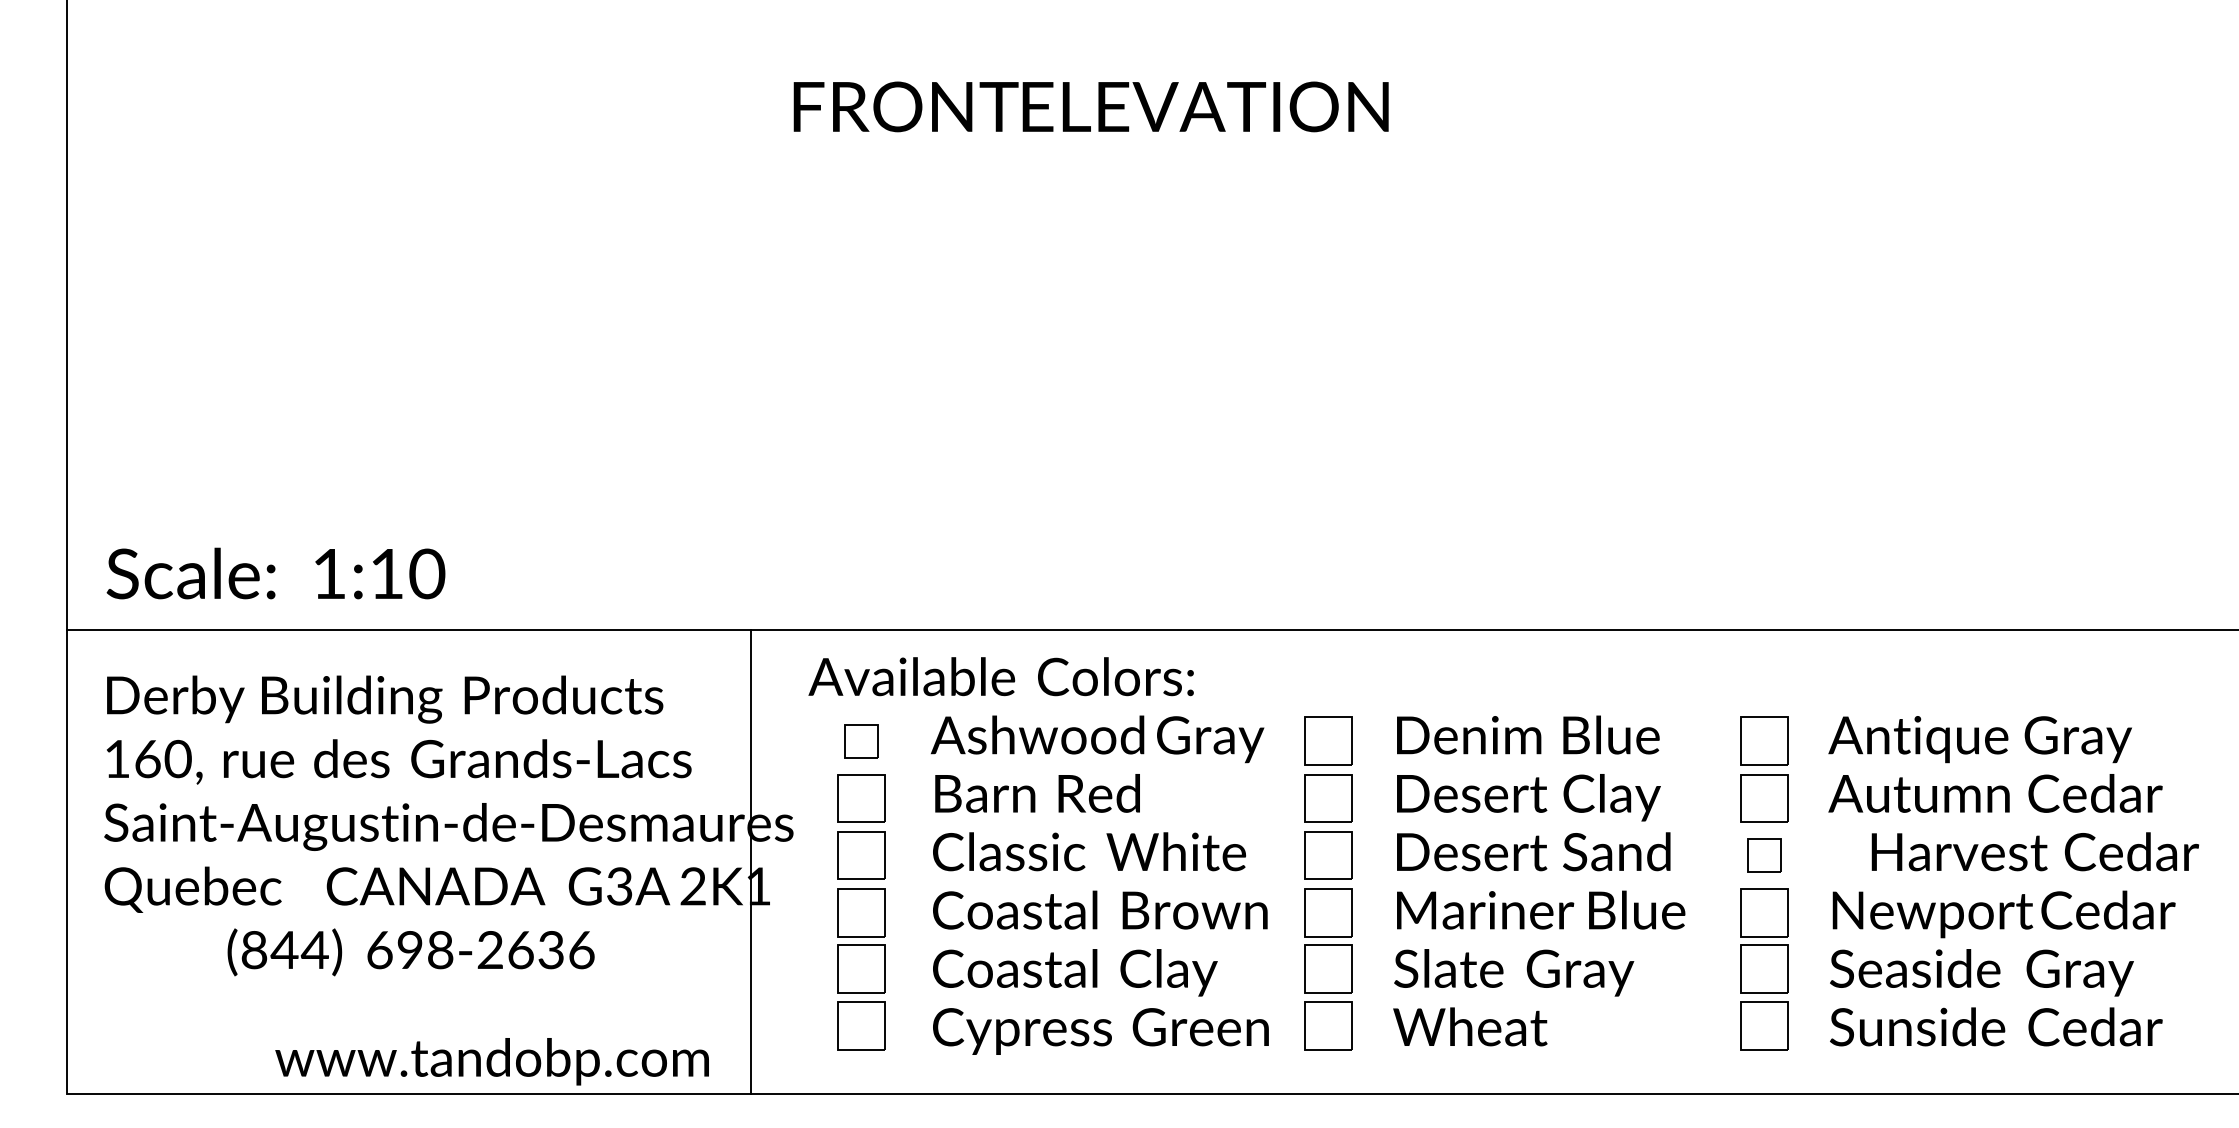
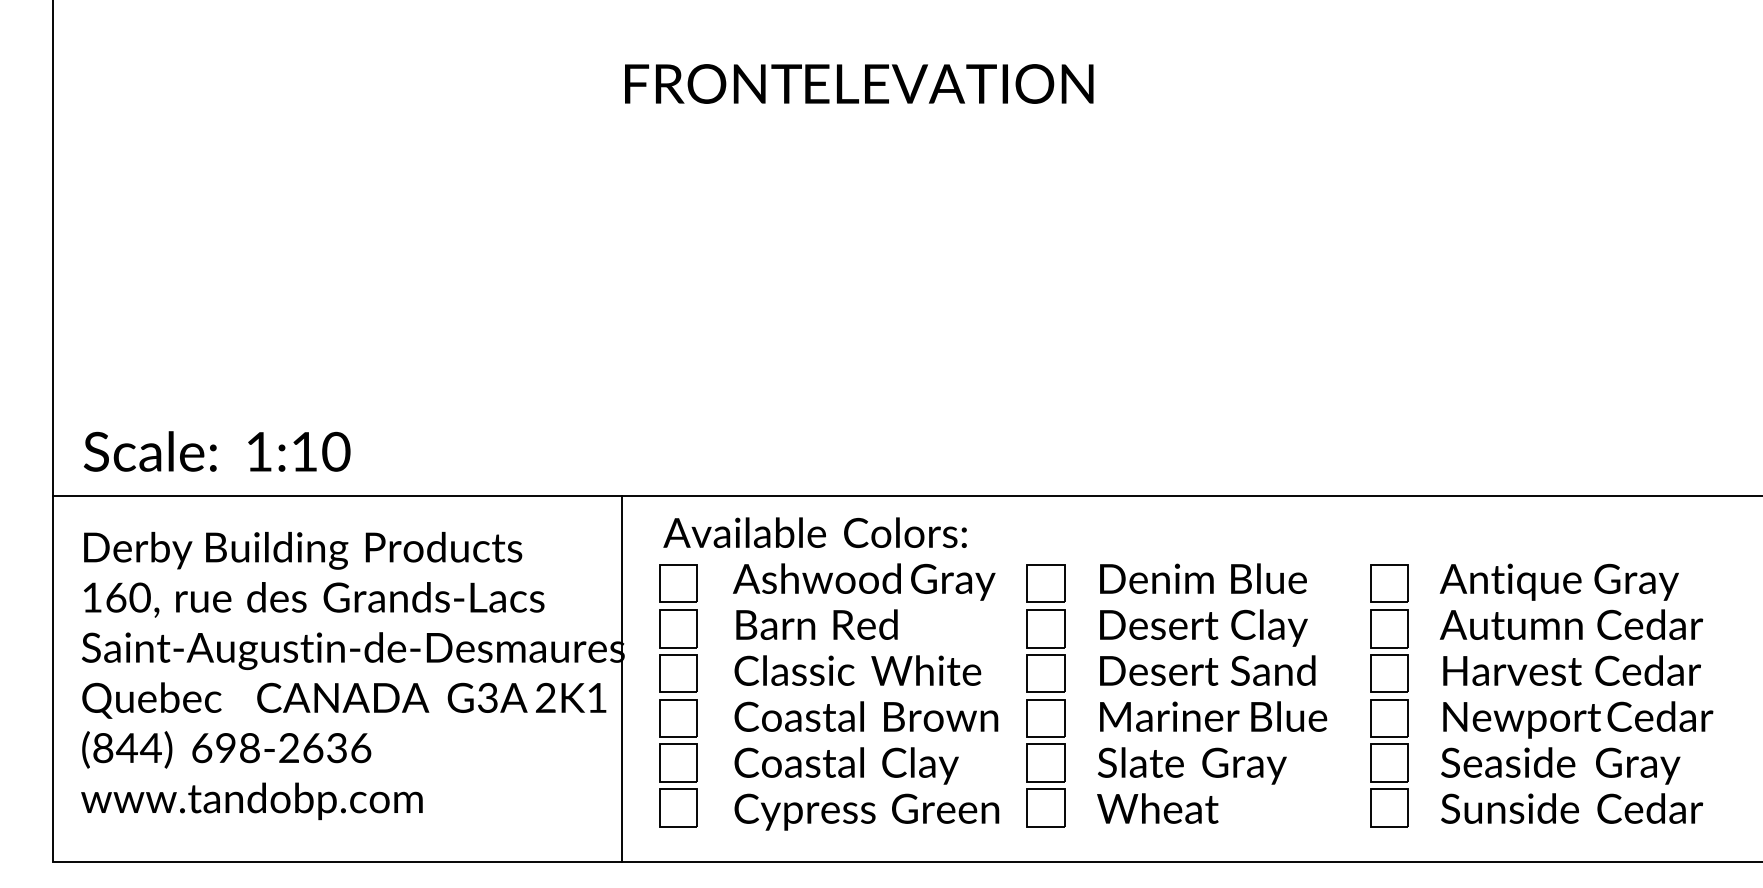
text: (1000, 676) -> (814, 532), moved
part: (861, 740) -> (678, 583), size x1.43
text: (2034, 851) -> (1571, 670), moved
part: (1764, 855) -> (1389, 673), size x1.43
line: (751, 862) -> (622, 679), moved
text: (410, 952) -> (226, 749), moved
text: (491, 1061) -> (251, 801), moved

